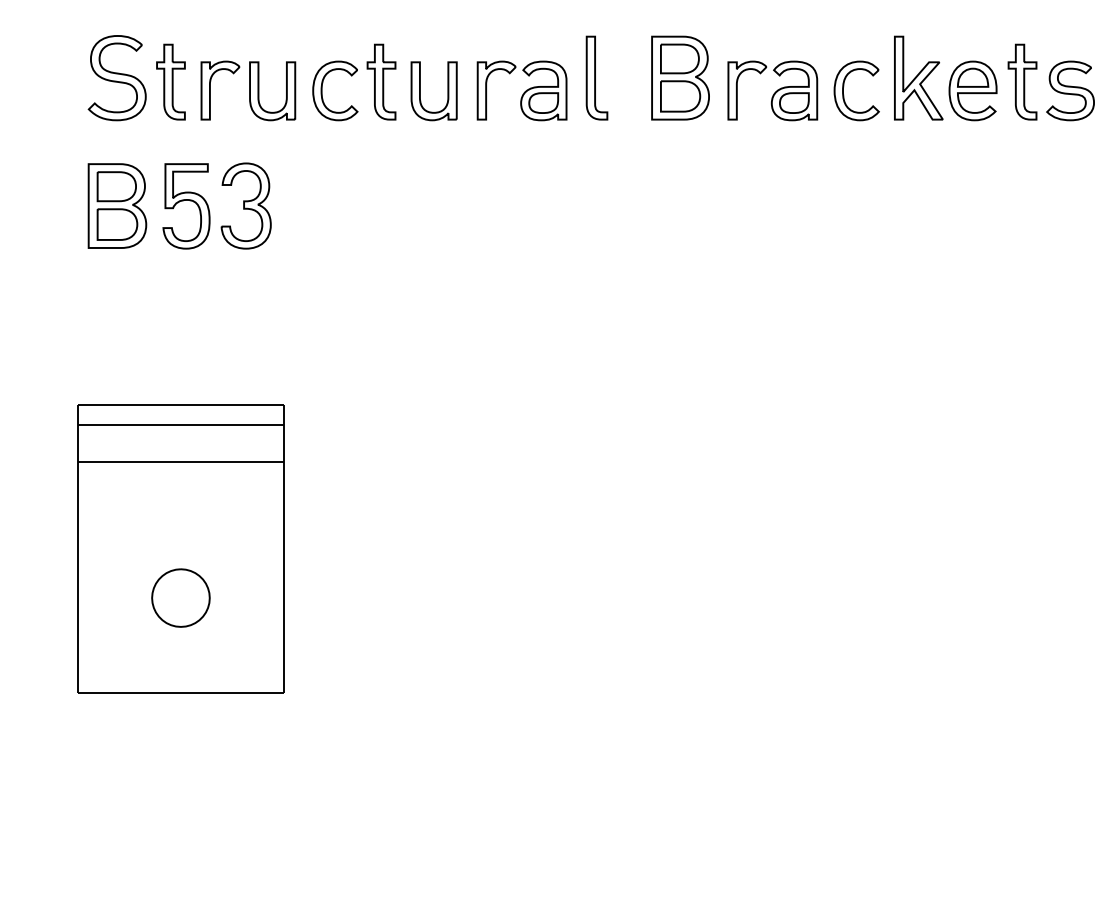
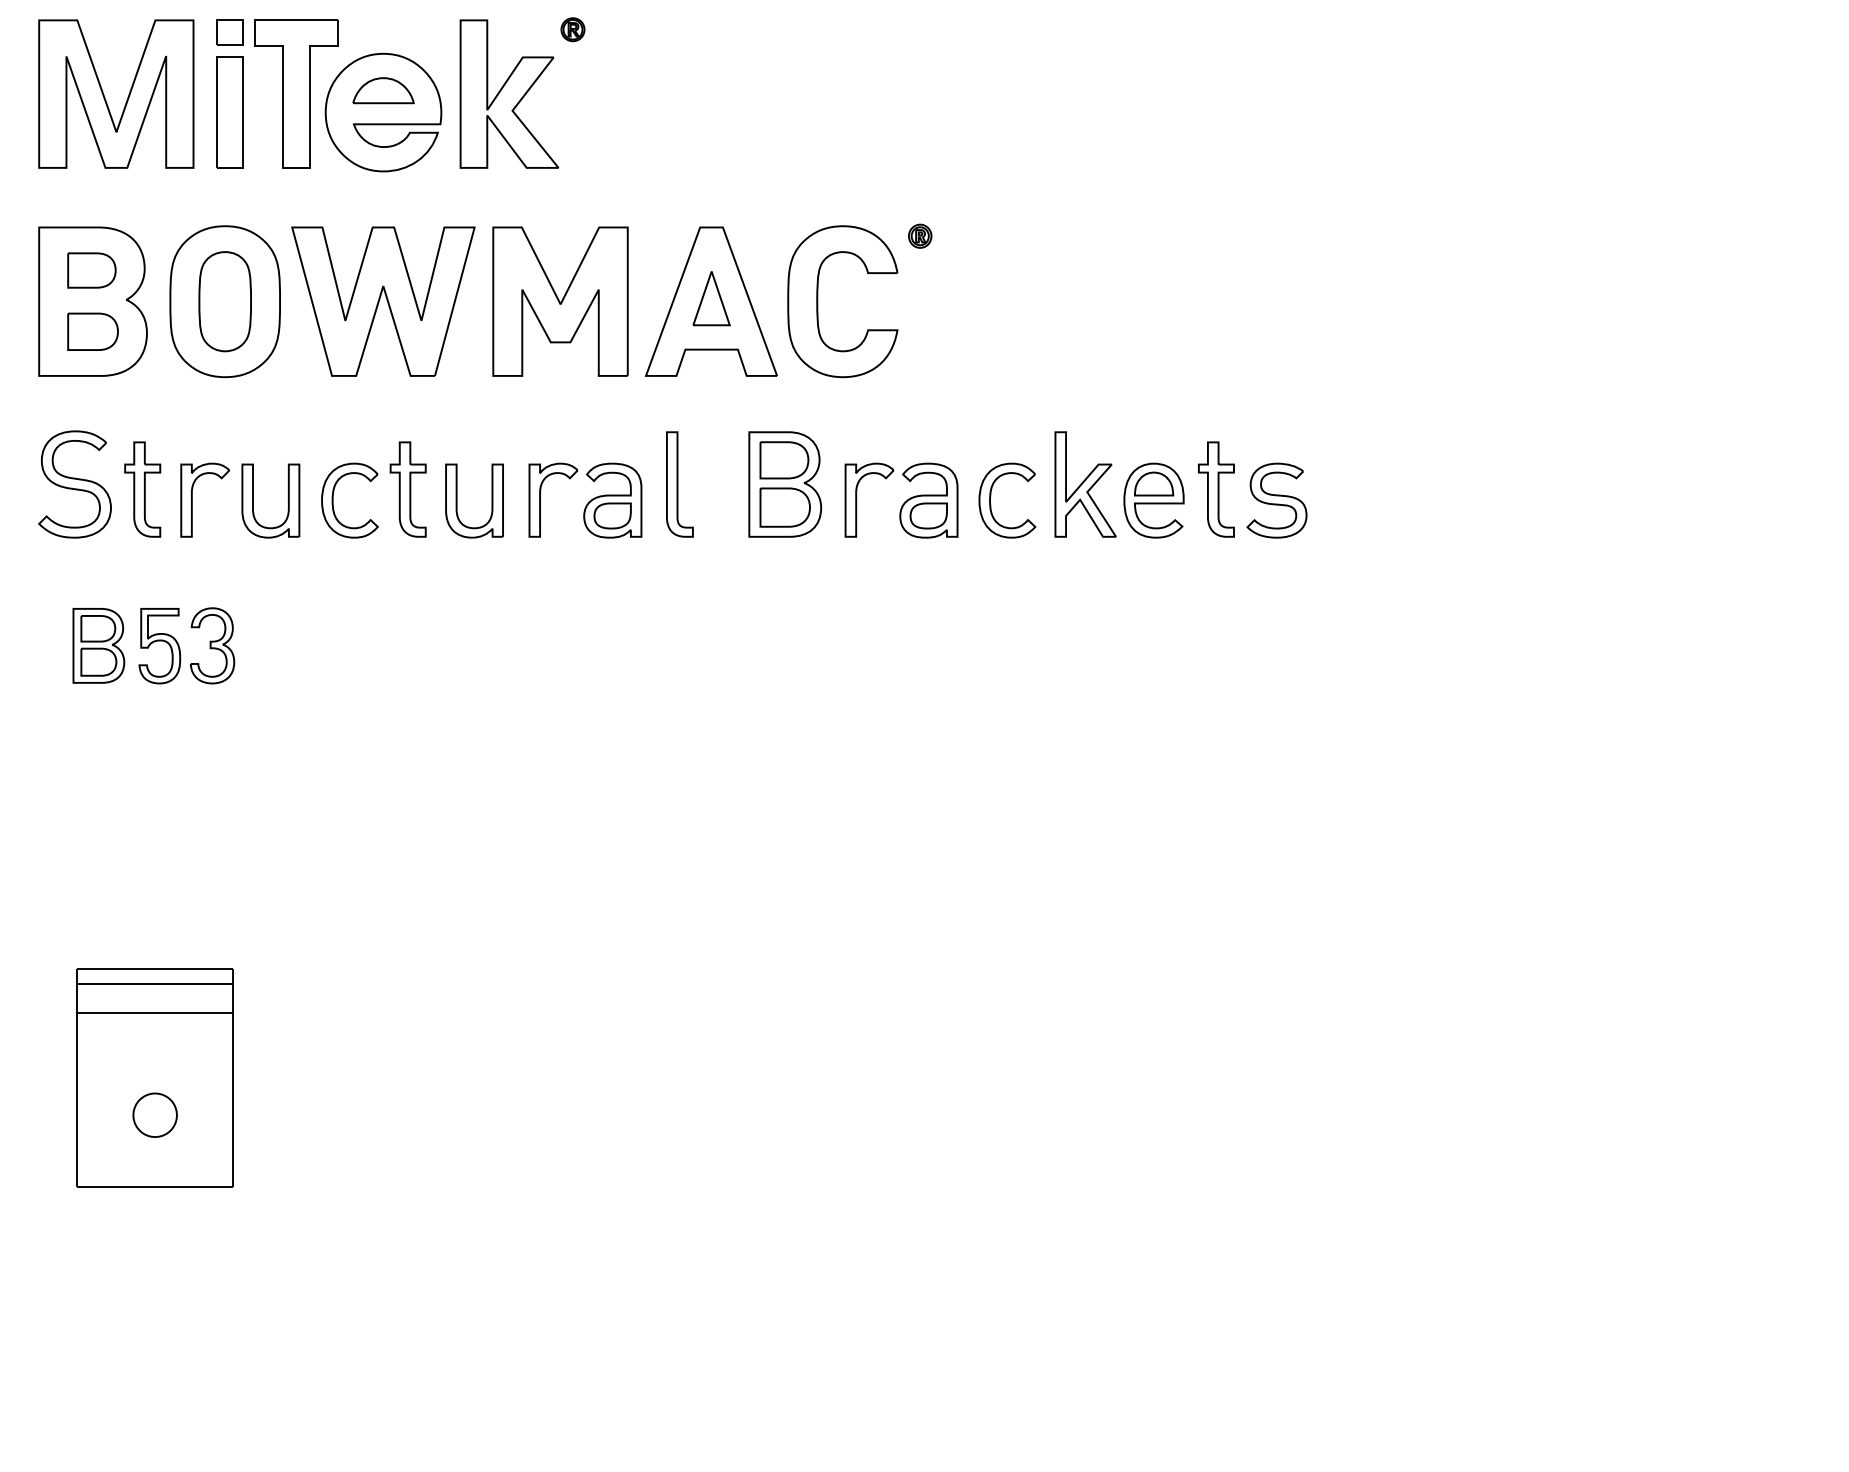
part: (179, 205) -> (153, 645), size x0.7
part: (180, 548) -> (154, 1077), size x0.6

